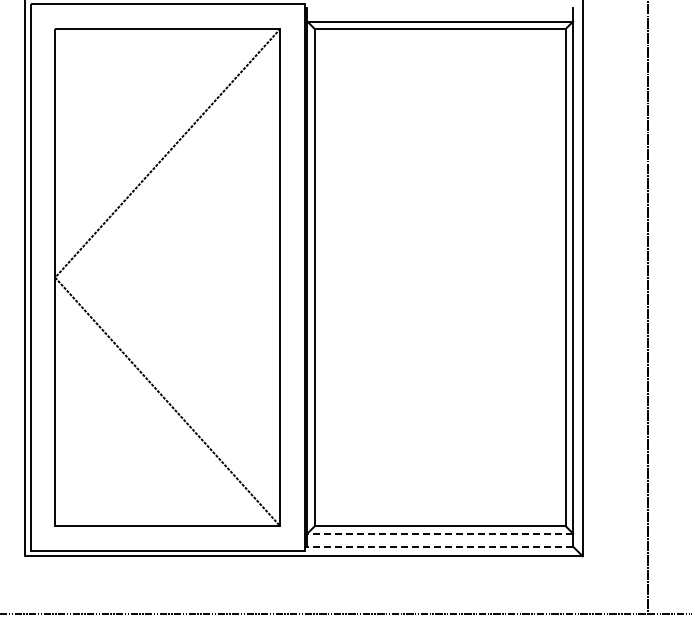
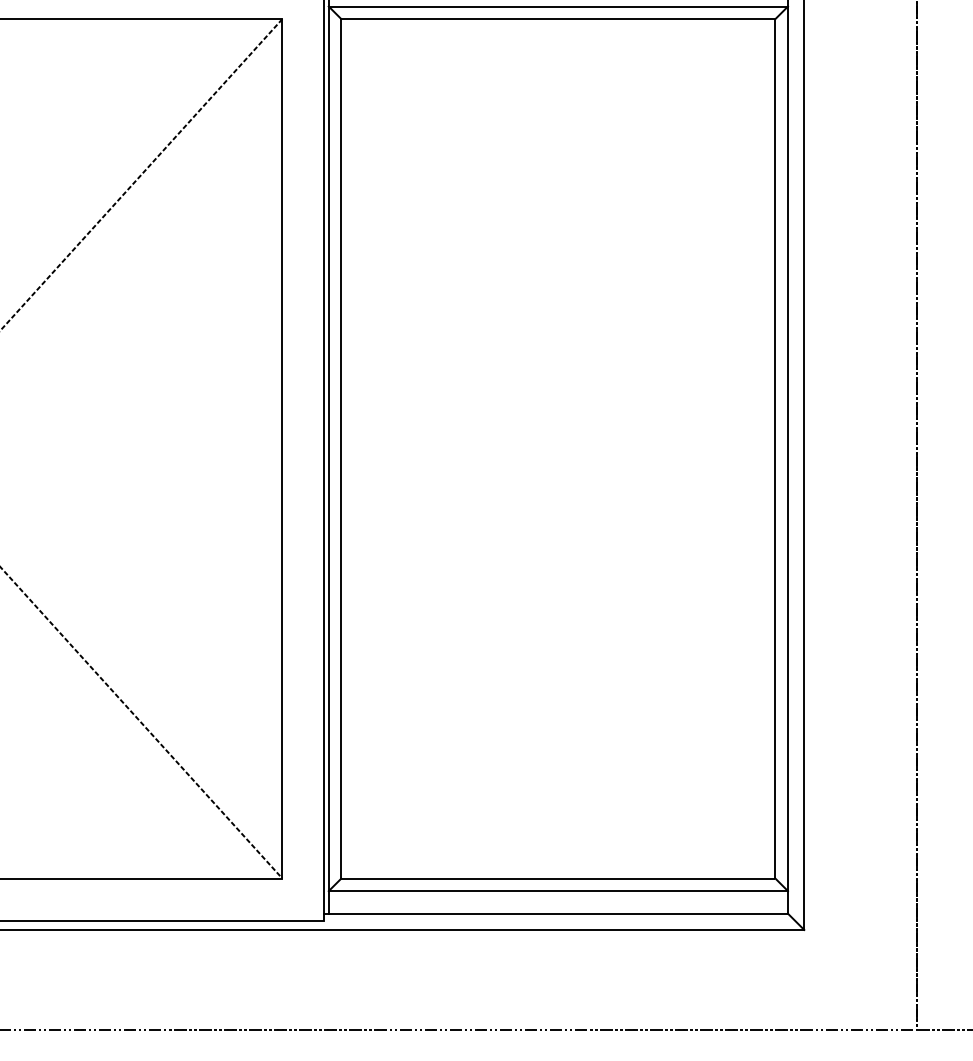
line: (440, 533) -> (558, 890), dashed -> solid
line: (438, 546) -> (555, 913), dashed -> solid

